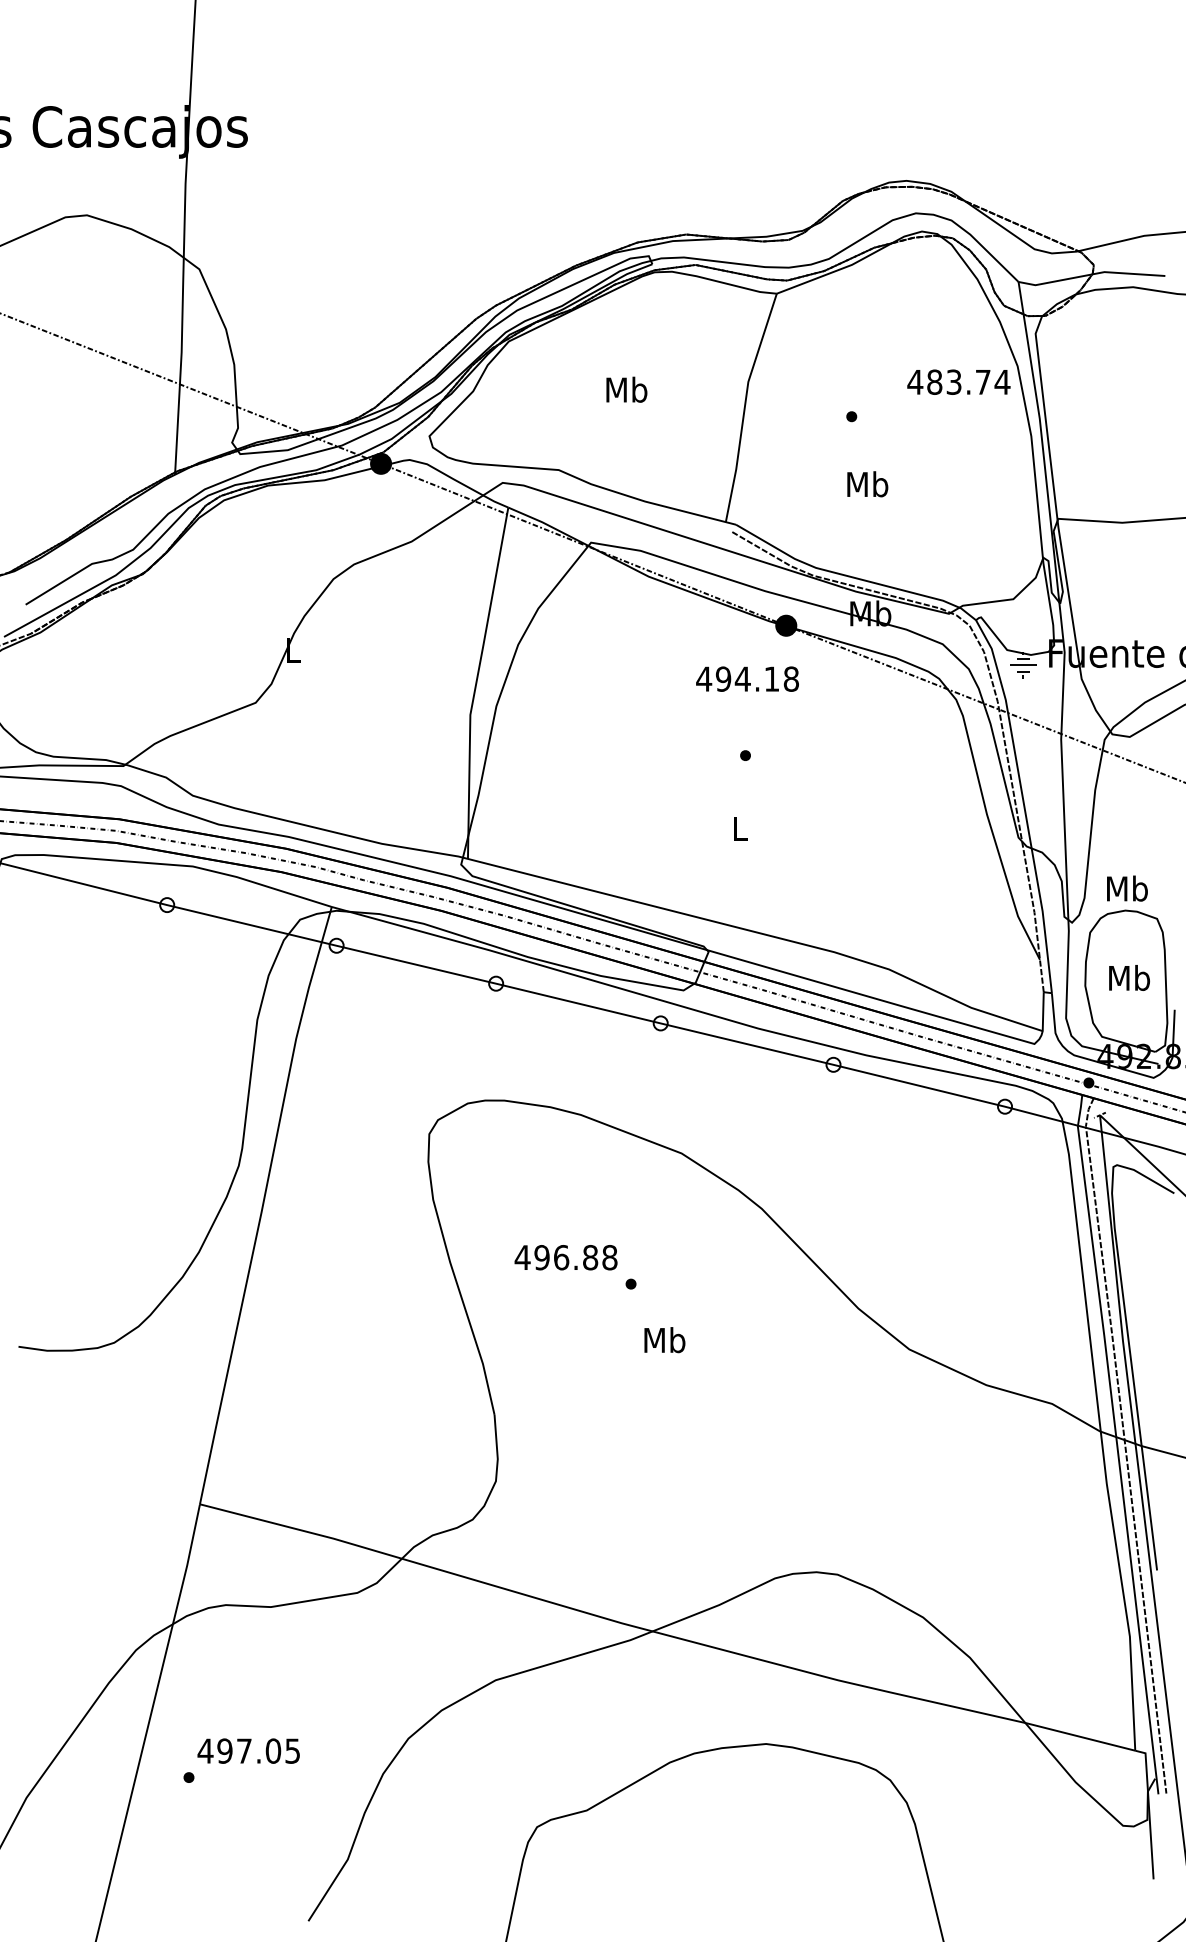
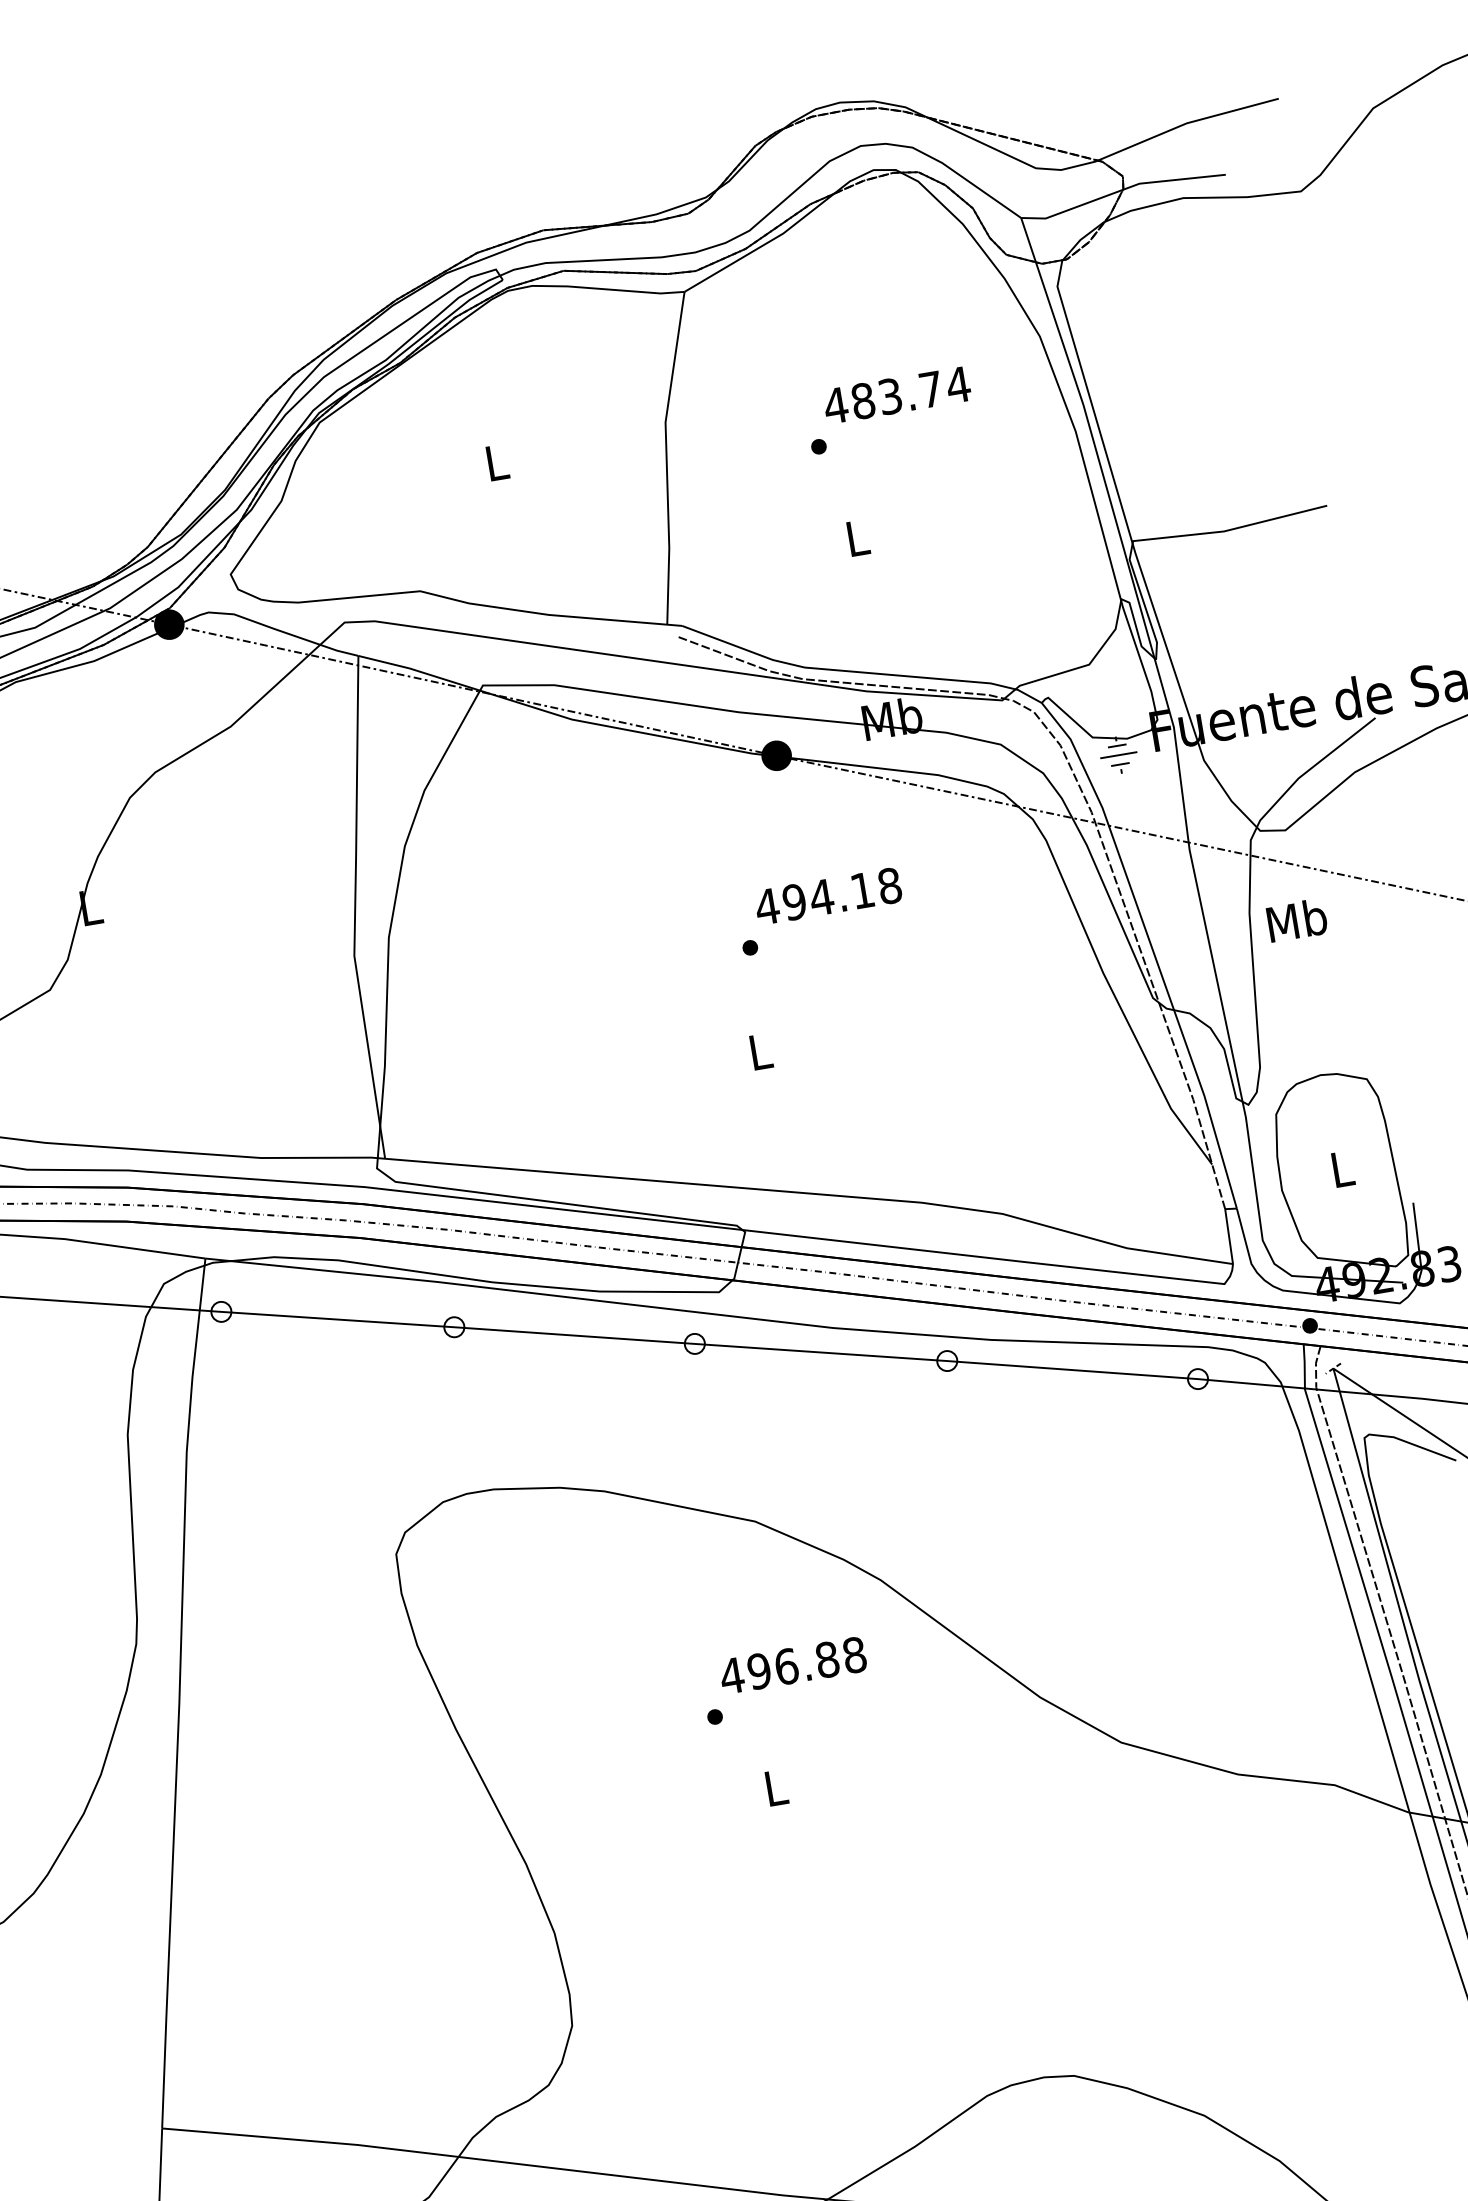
text: (958, 381) -> (896, 394), moved
text: (626, 389) -> (496, 462), Mb -> L
text: (867, 484) -> (857, 538), Mb -> L
text: (747, 678) -> (828, 895), moved
text: (1127, 888) -> (1297, 920), moved
text: (1129, 977) -> (1342, 1168), Mb -> L
text: (565, 1257) -> (792, 1665), moved
text: (664, 1340) -> (775, 1788), Mb -> L

